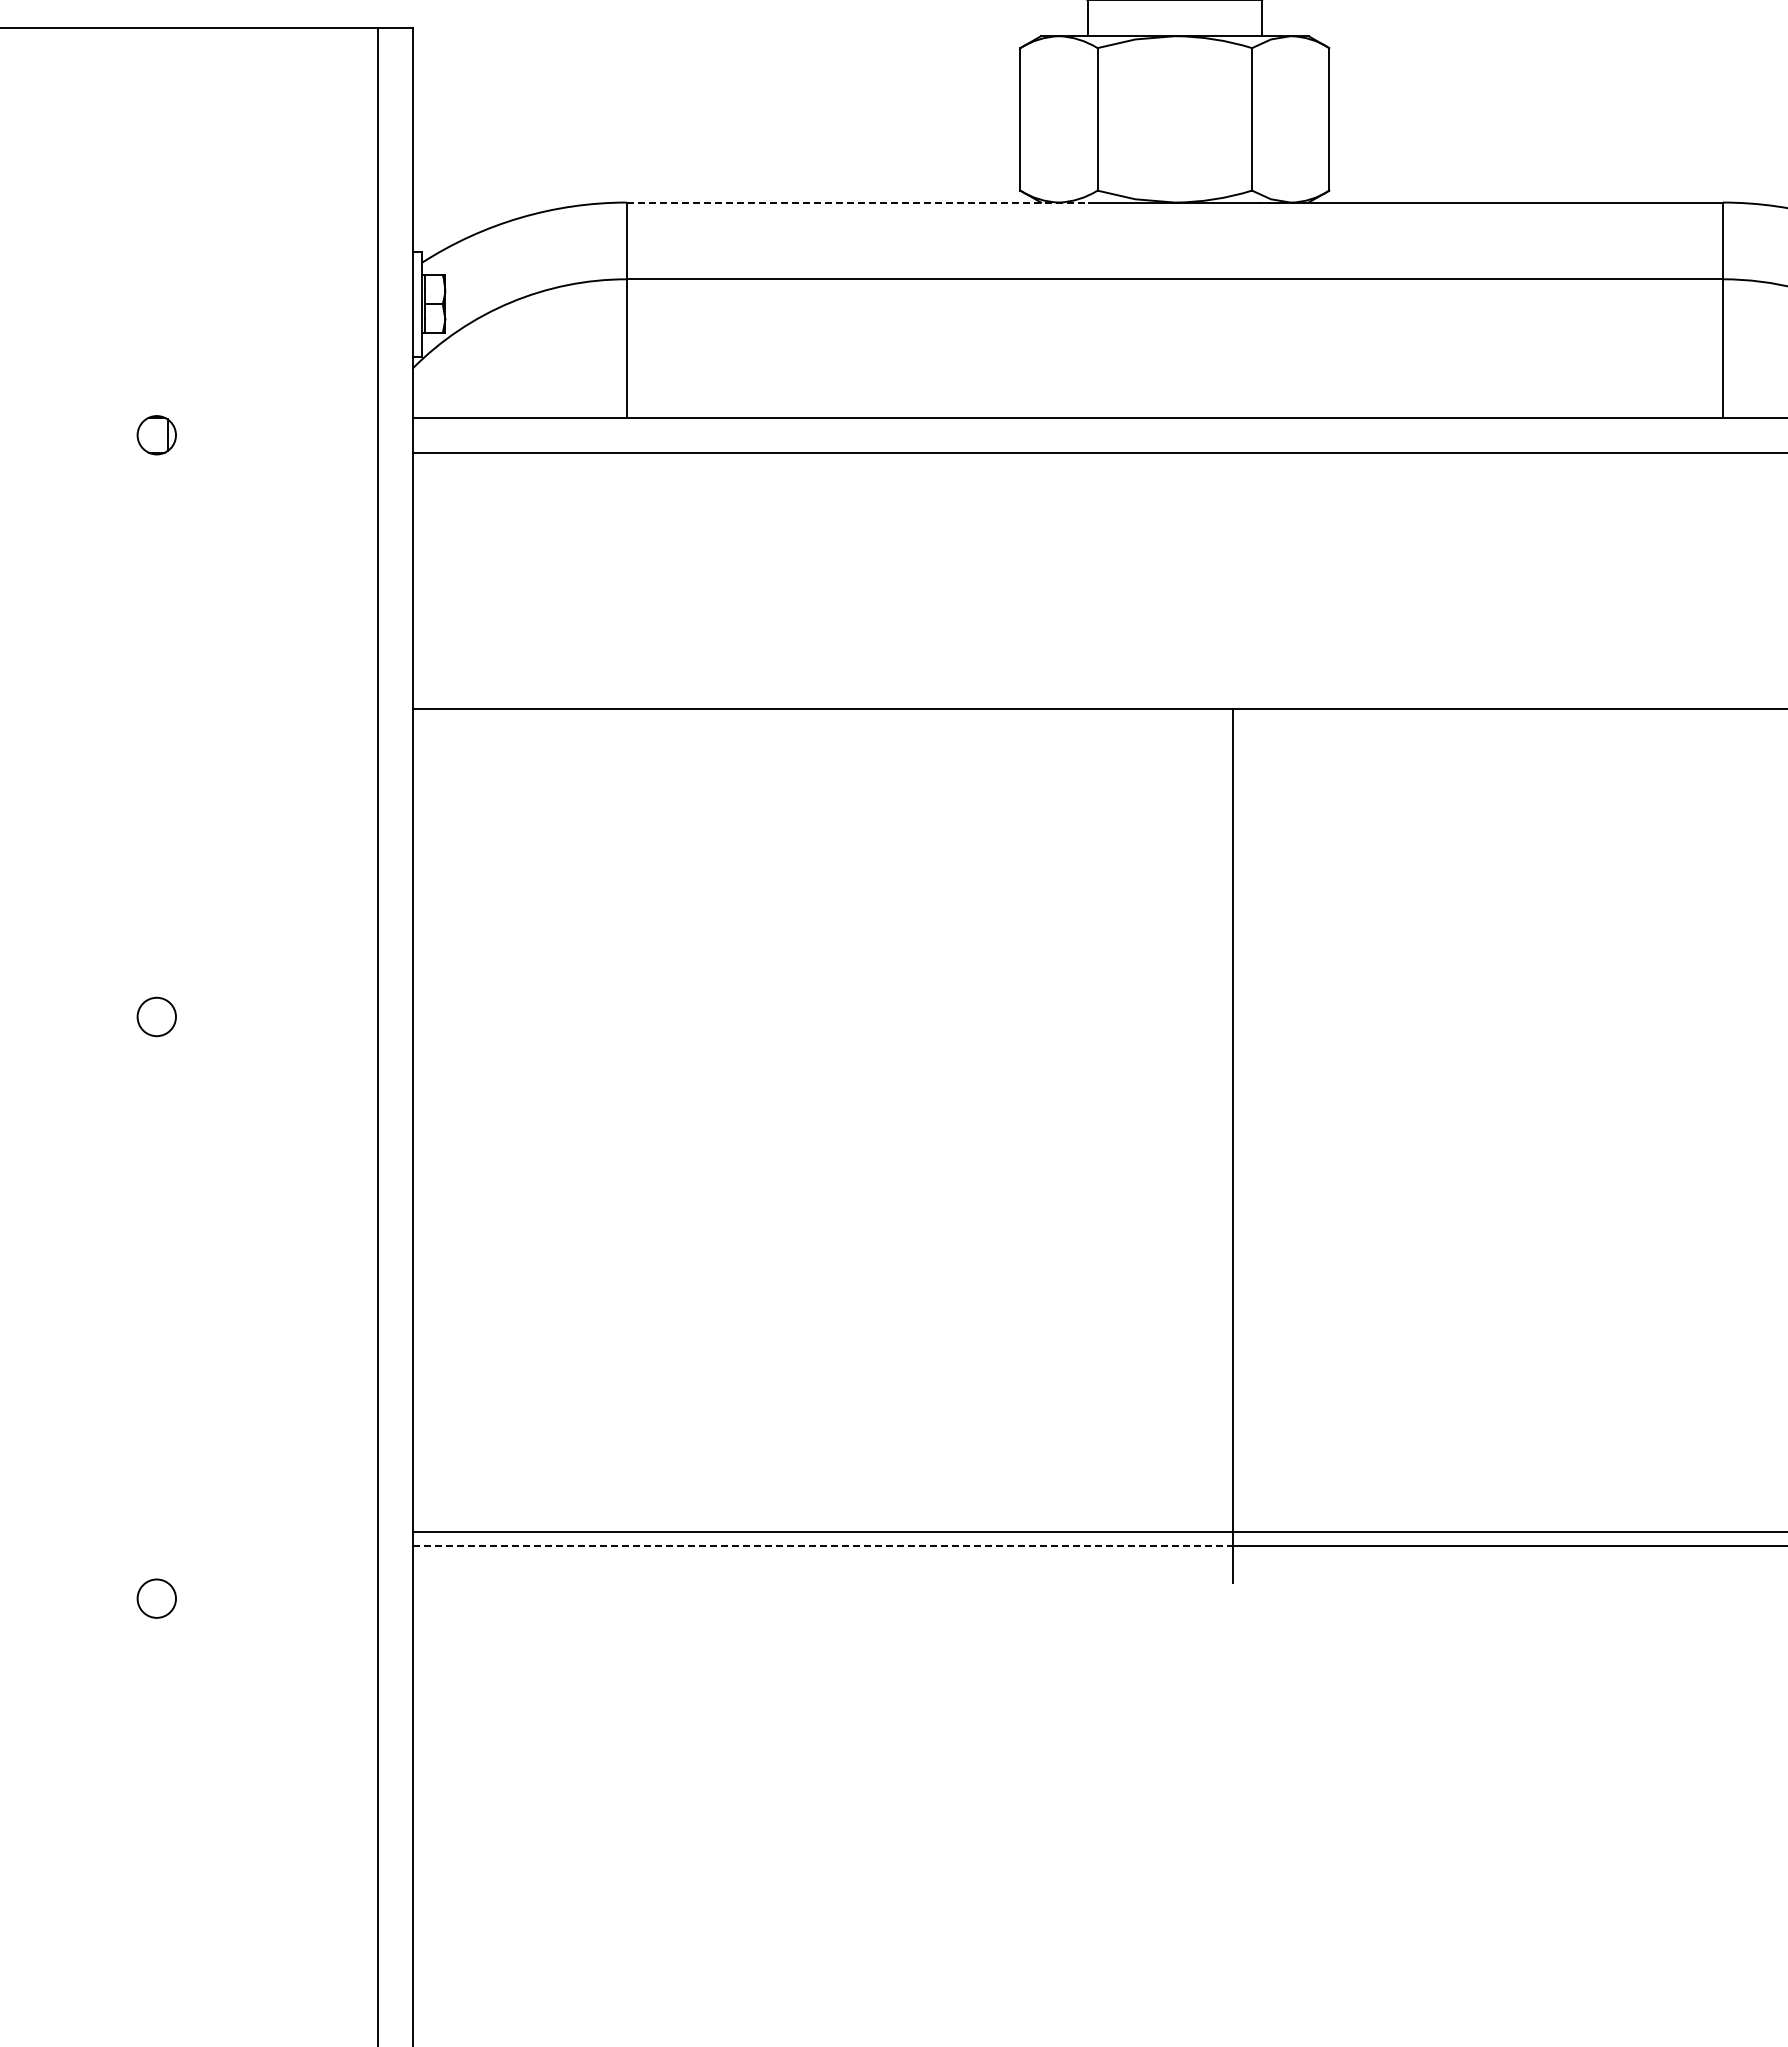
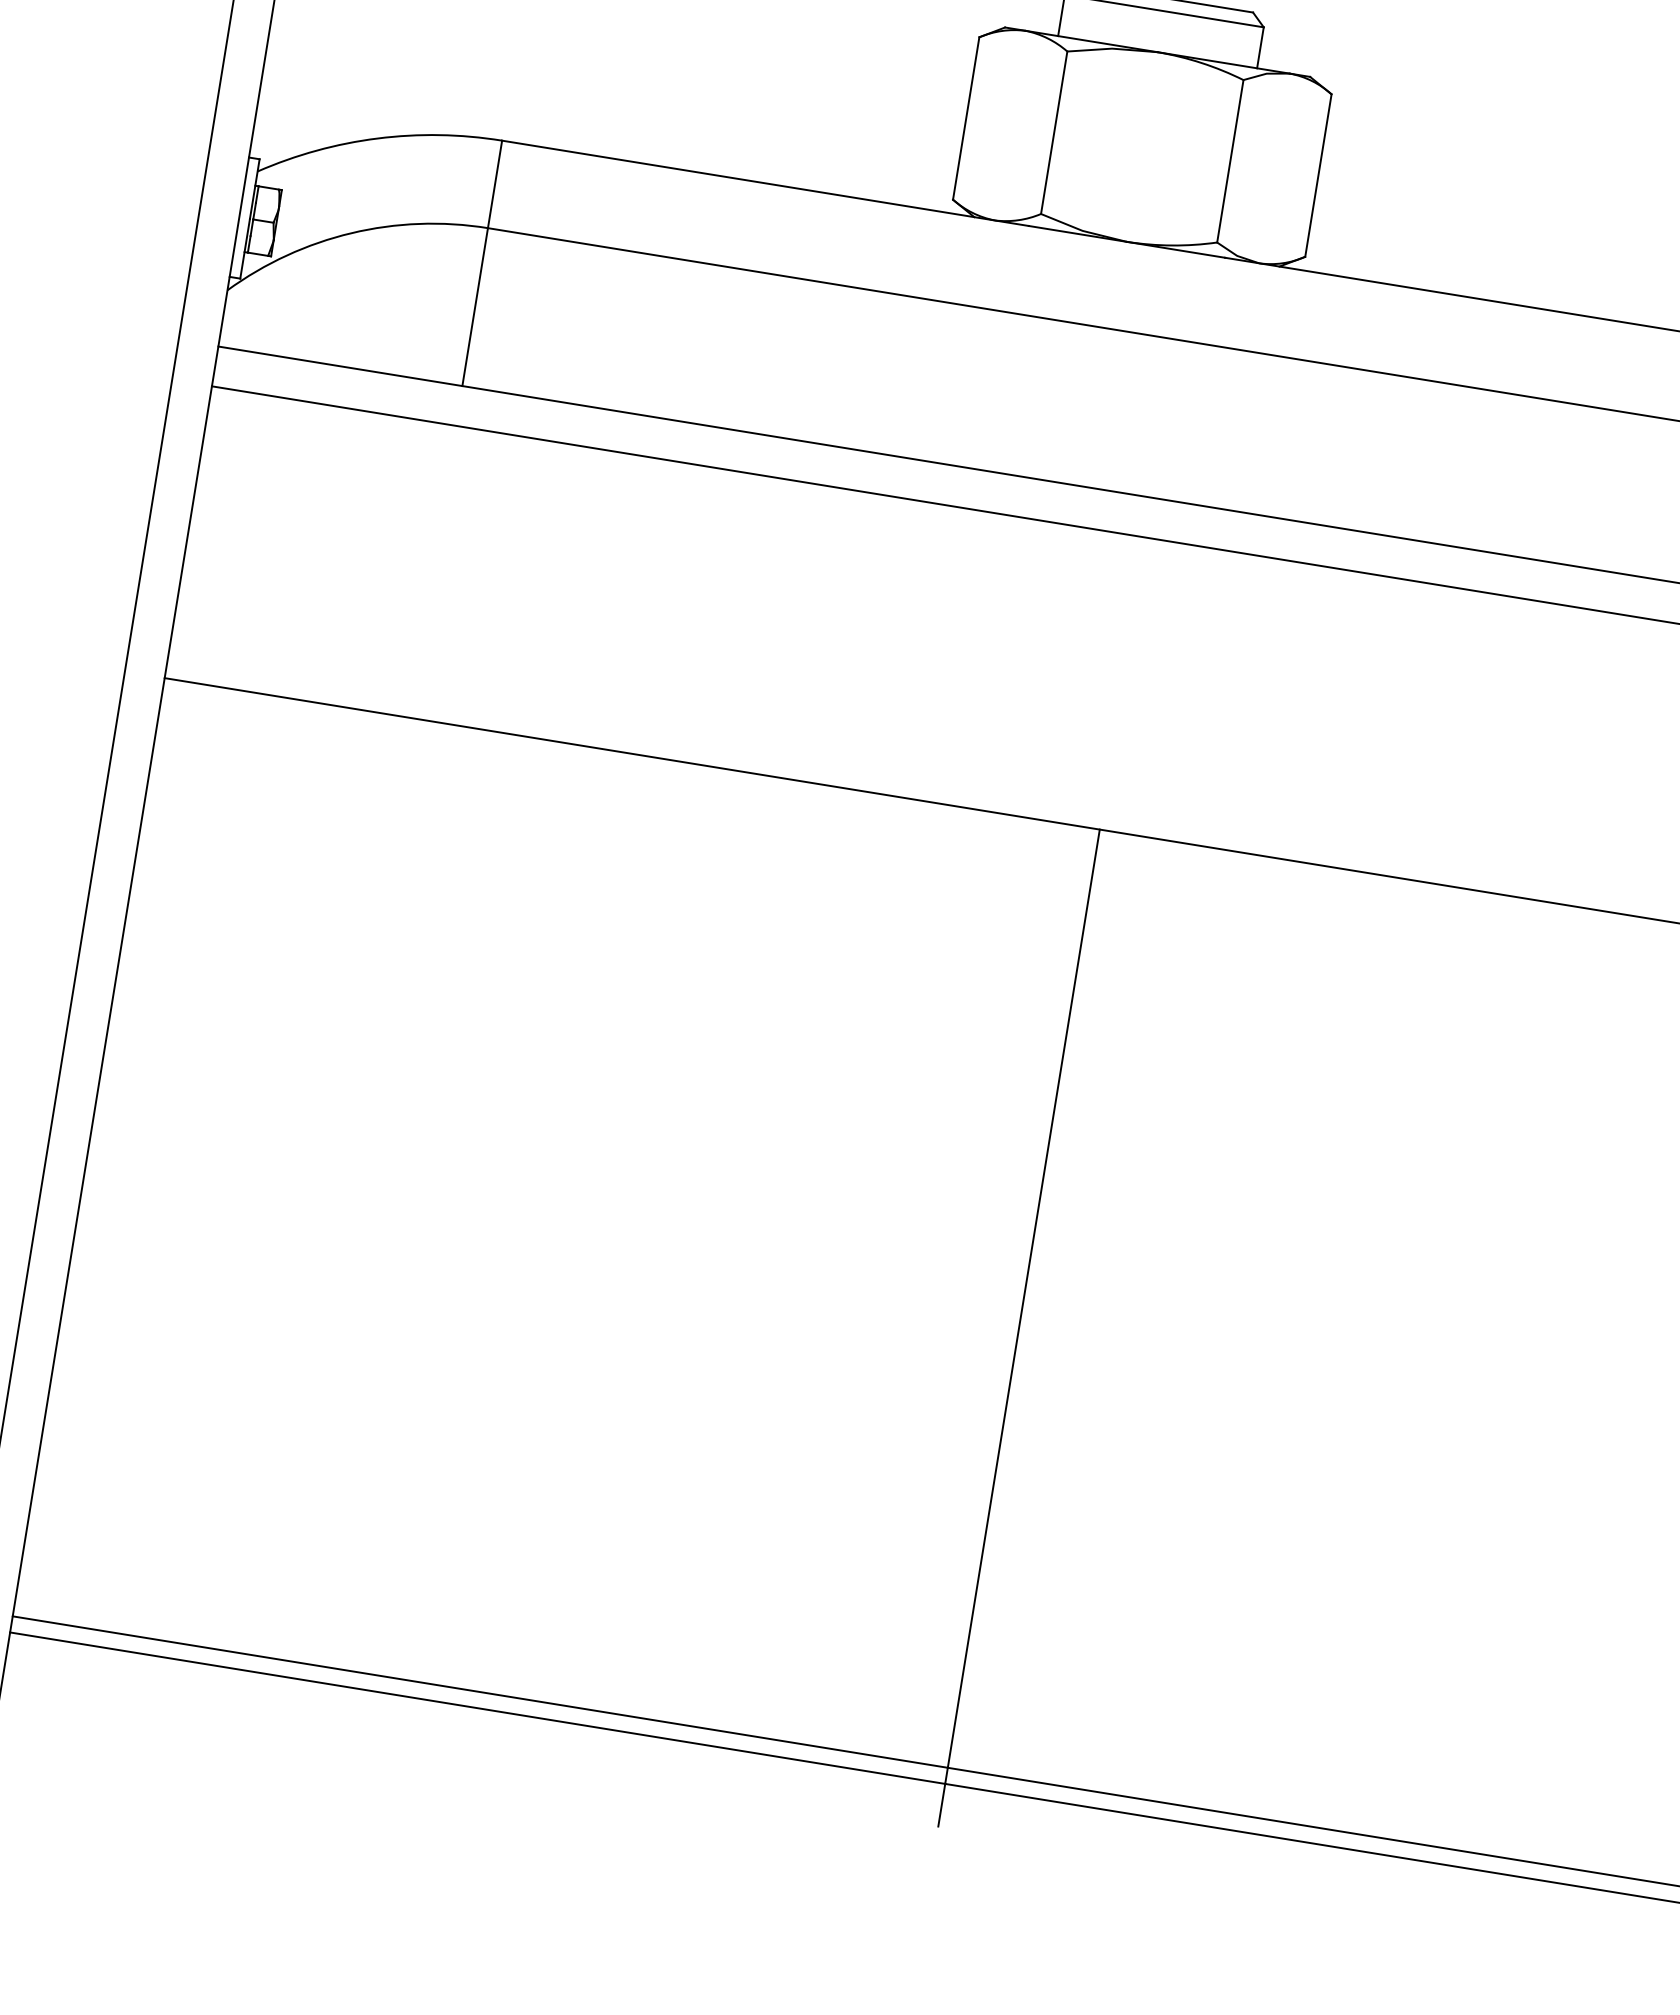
line: (858, 202) -> (766, 183), dashed -> solid
line: (823, 1545) -> (478, 1708), dashed -> solid

